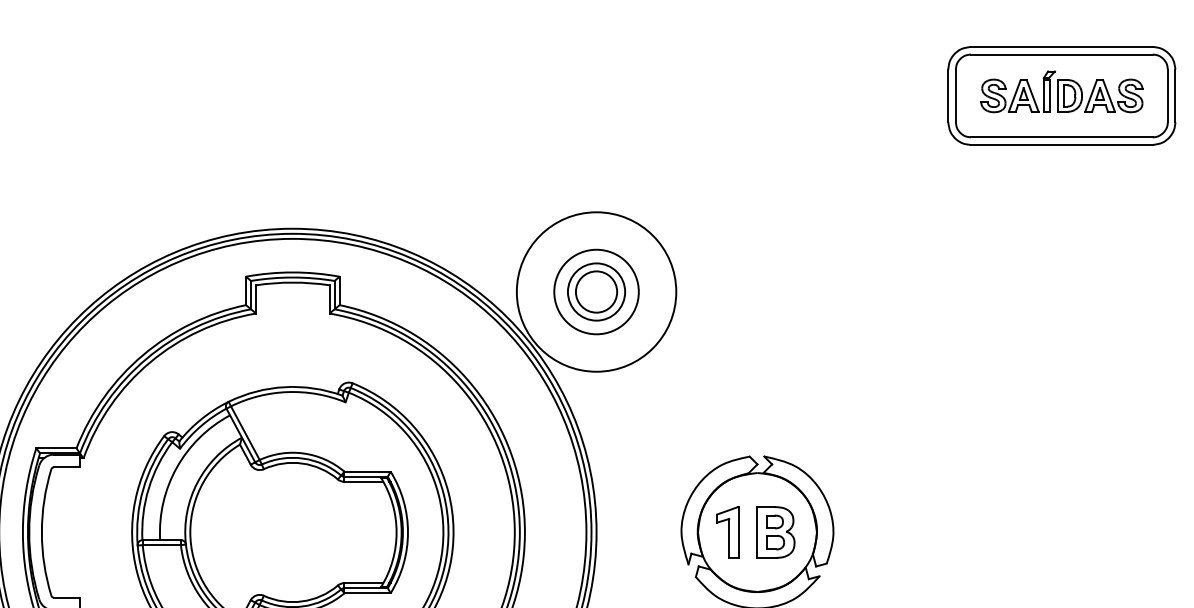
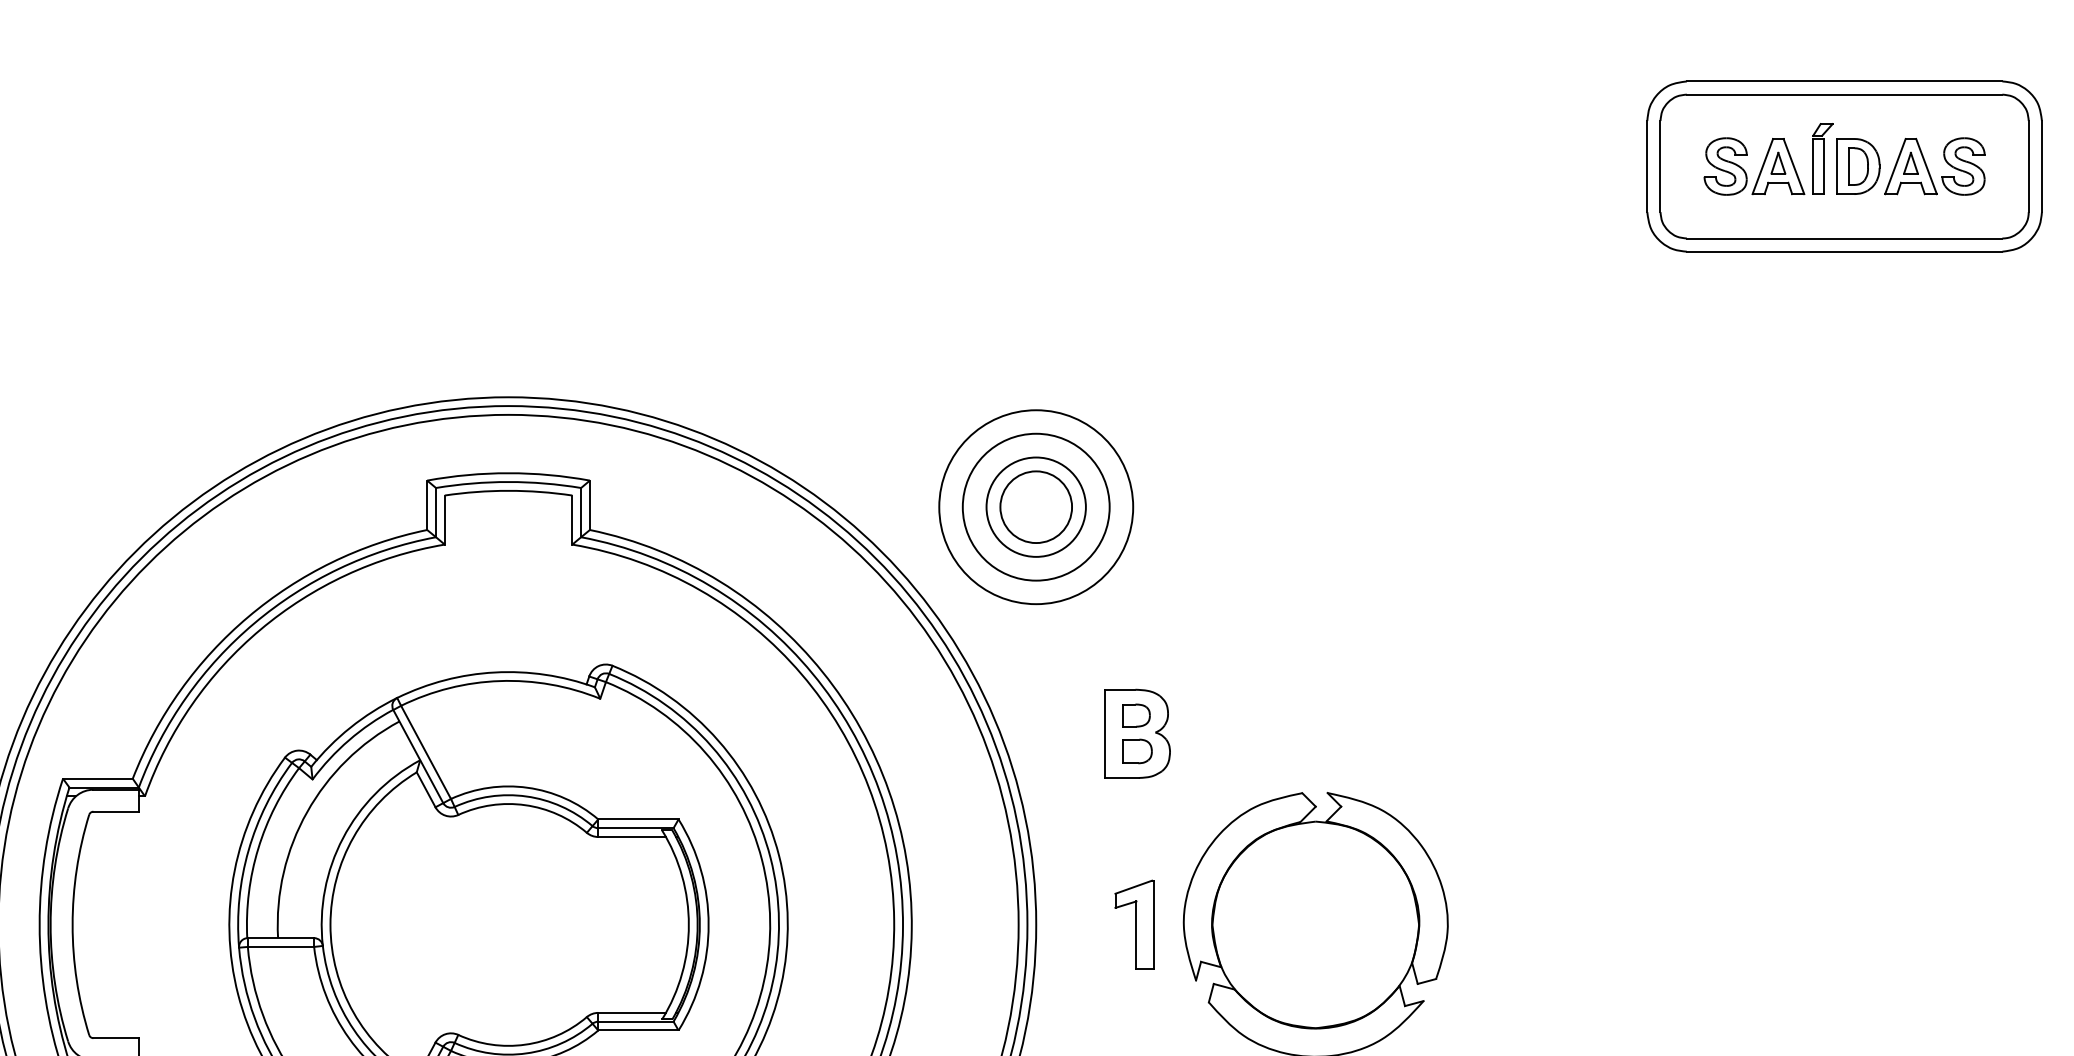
circle: (596, 291) -> (1036, 506), size x0.7
part: (727, 532) -> (1133, 924), moved
part: (775, 532) -> (1136, 733), moved

